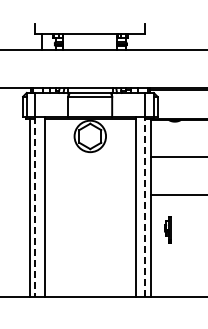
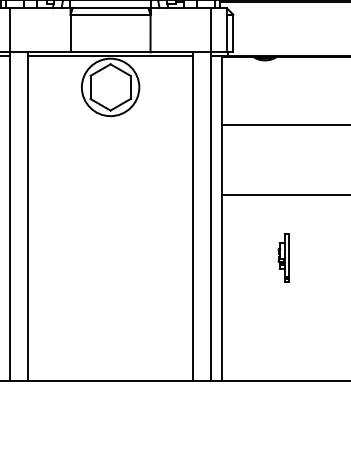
line: (35, 207) -> (10, 217), dashed -> solid
line: (145, 207) -> (211, 217), dashed -> solid
part: (167, 229) -> (282, 257), moved

